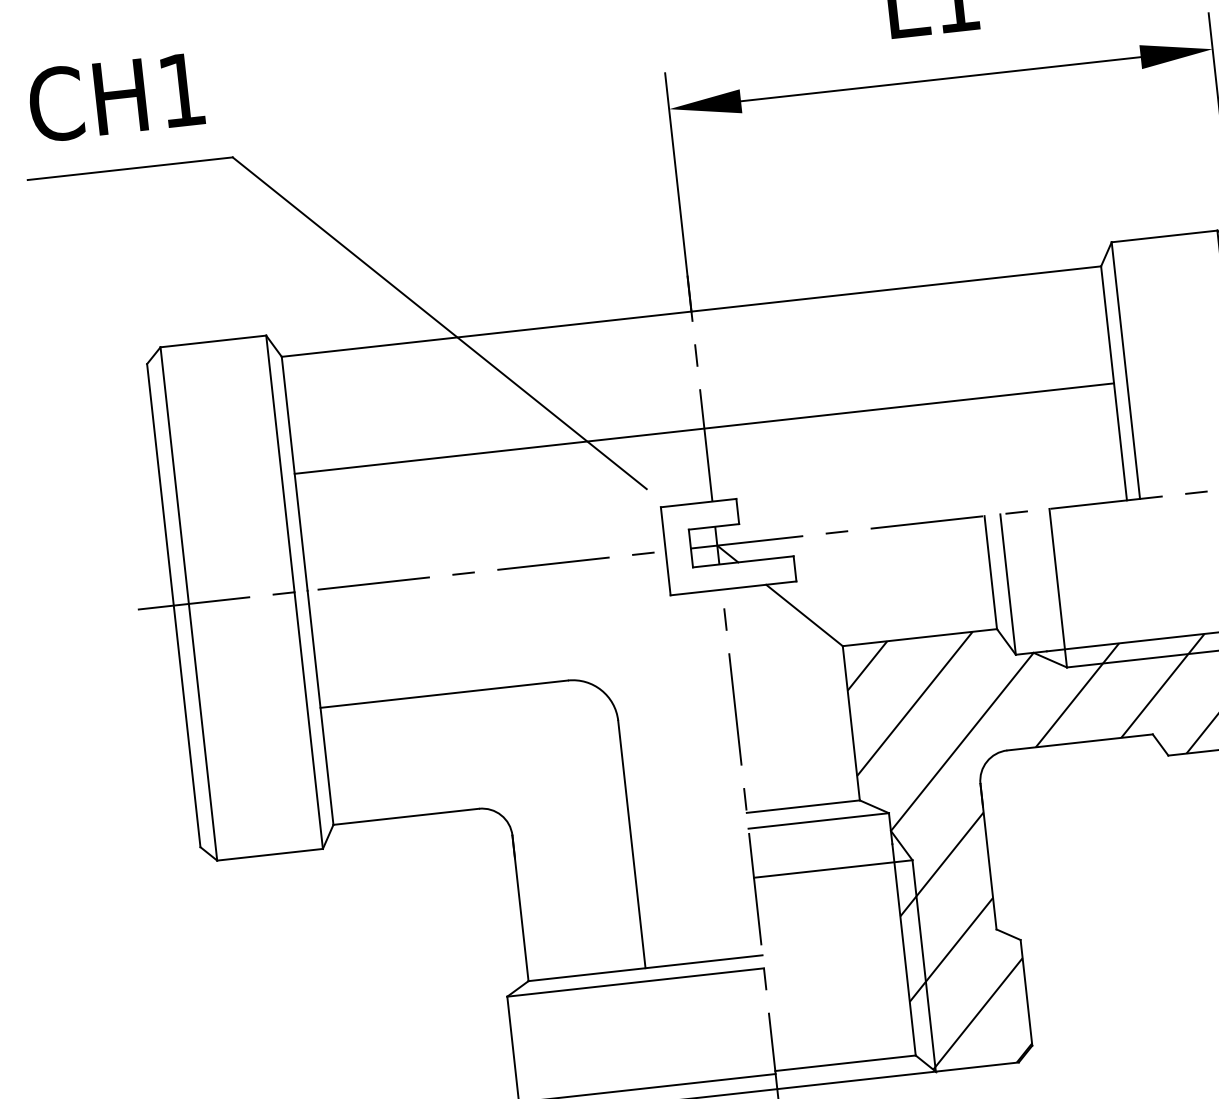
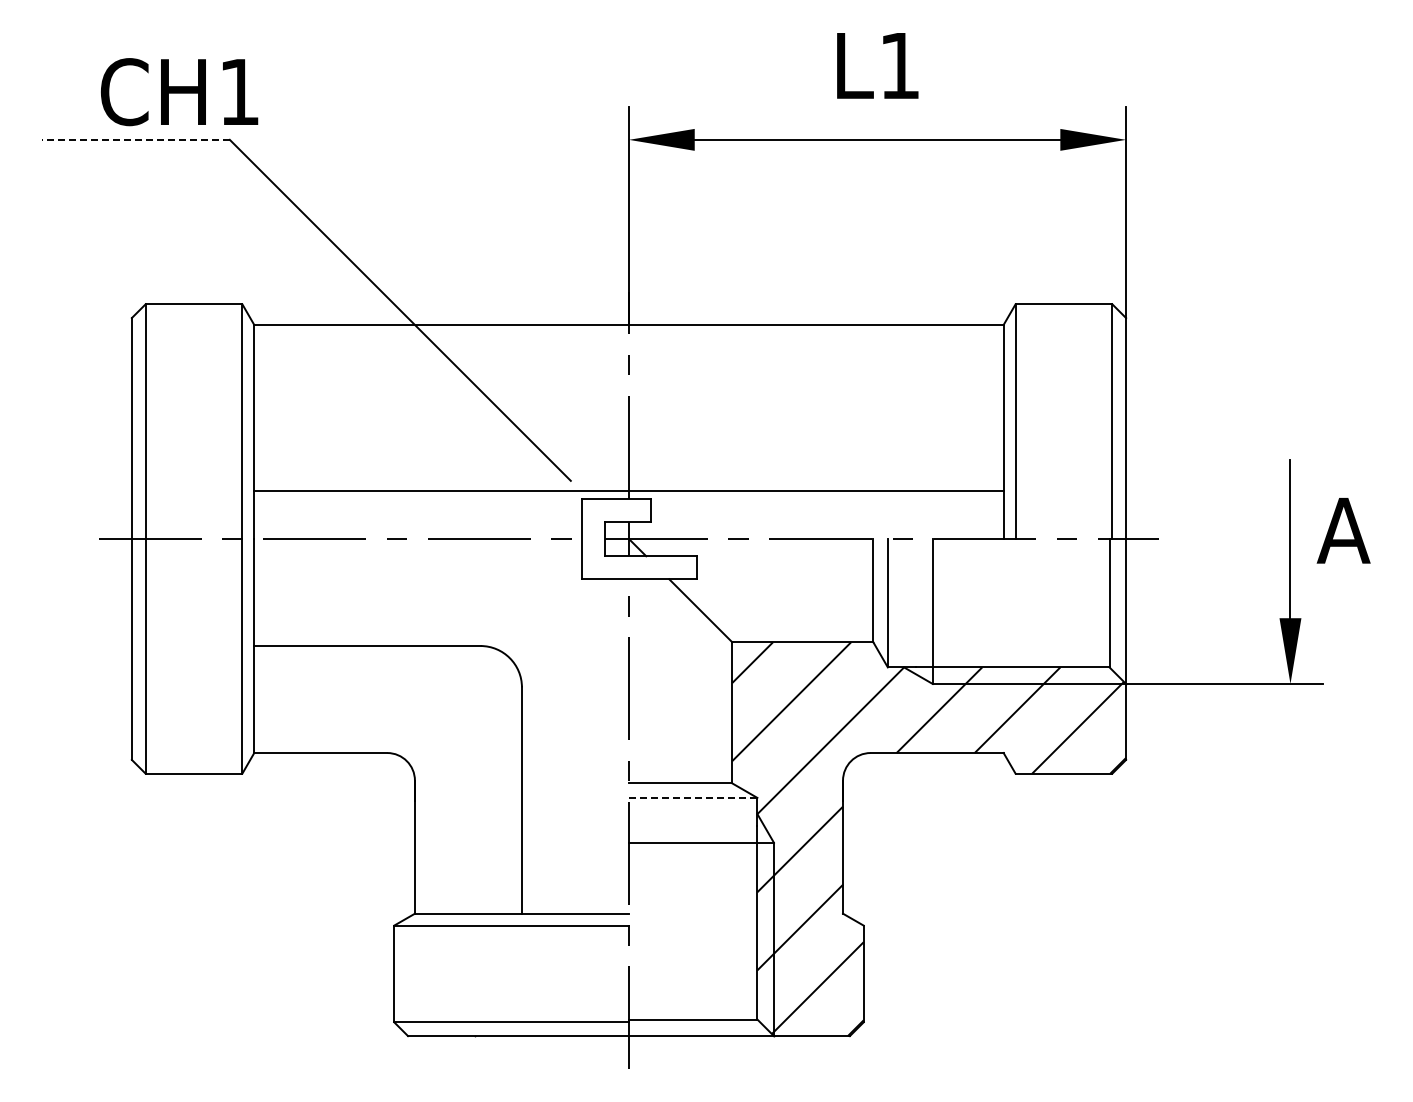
text: (116, 97) -> (179, 92), moved
line: (130, 168) -> (136, 139), solid -> dashed
line: (703, 428) -> (628, 490), moved
line: (817, 820) -> (692, 797), solid -> dashed

